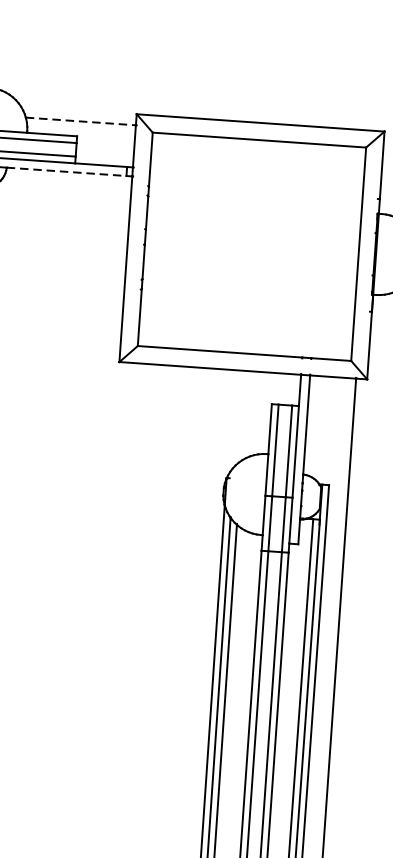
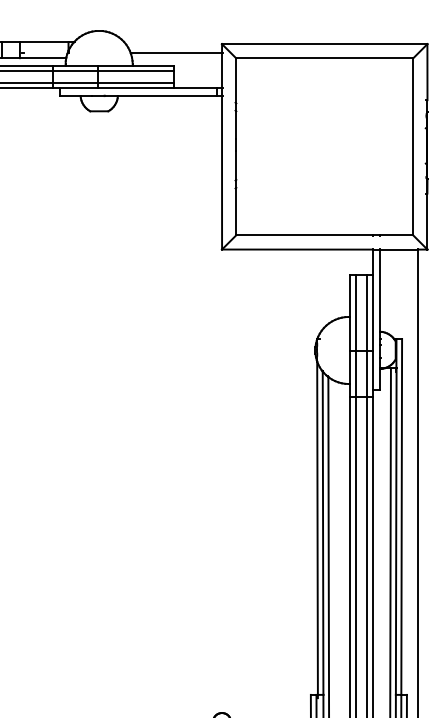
line: (80, 121) -> (176, 53), dashed -> solid
line: (66, 171) -> (167, 95), dashed -> solid

